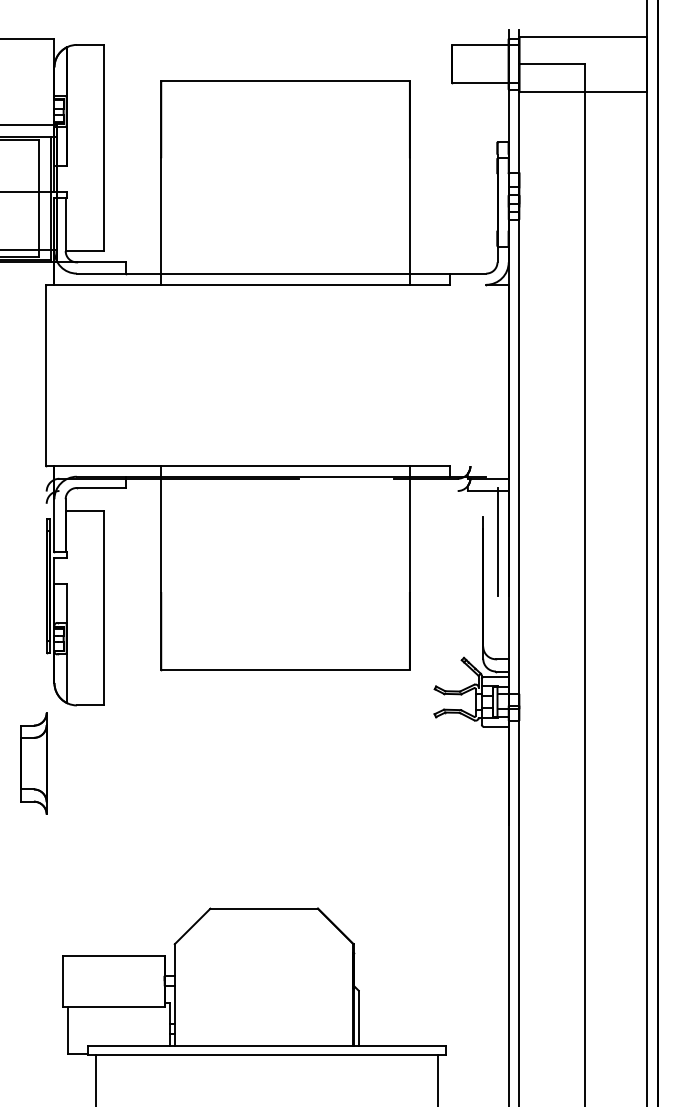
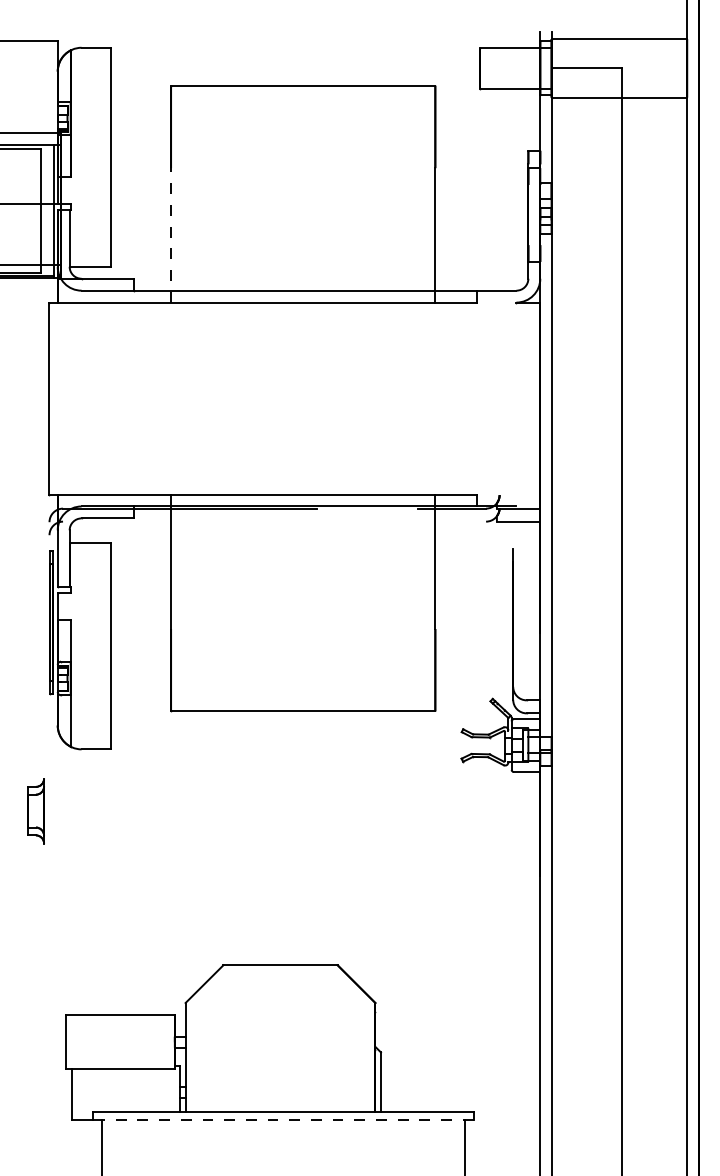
line: (161, 220) -> (171, 234), solid -> dashed
line: (497, 541) -> (528, 575), removed
part: (33, 762) -> (35, 810), size x0.6
line: (266, 1054) -> (282, 1120), solid -> dashed

